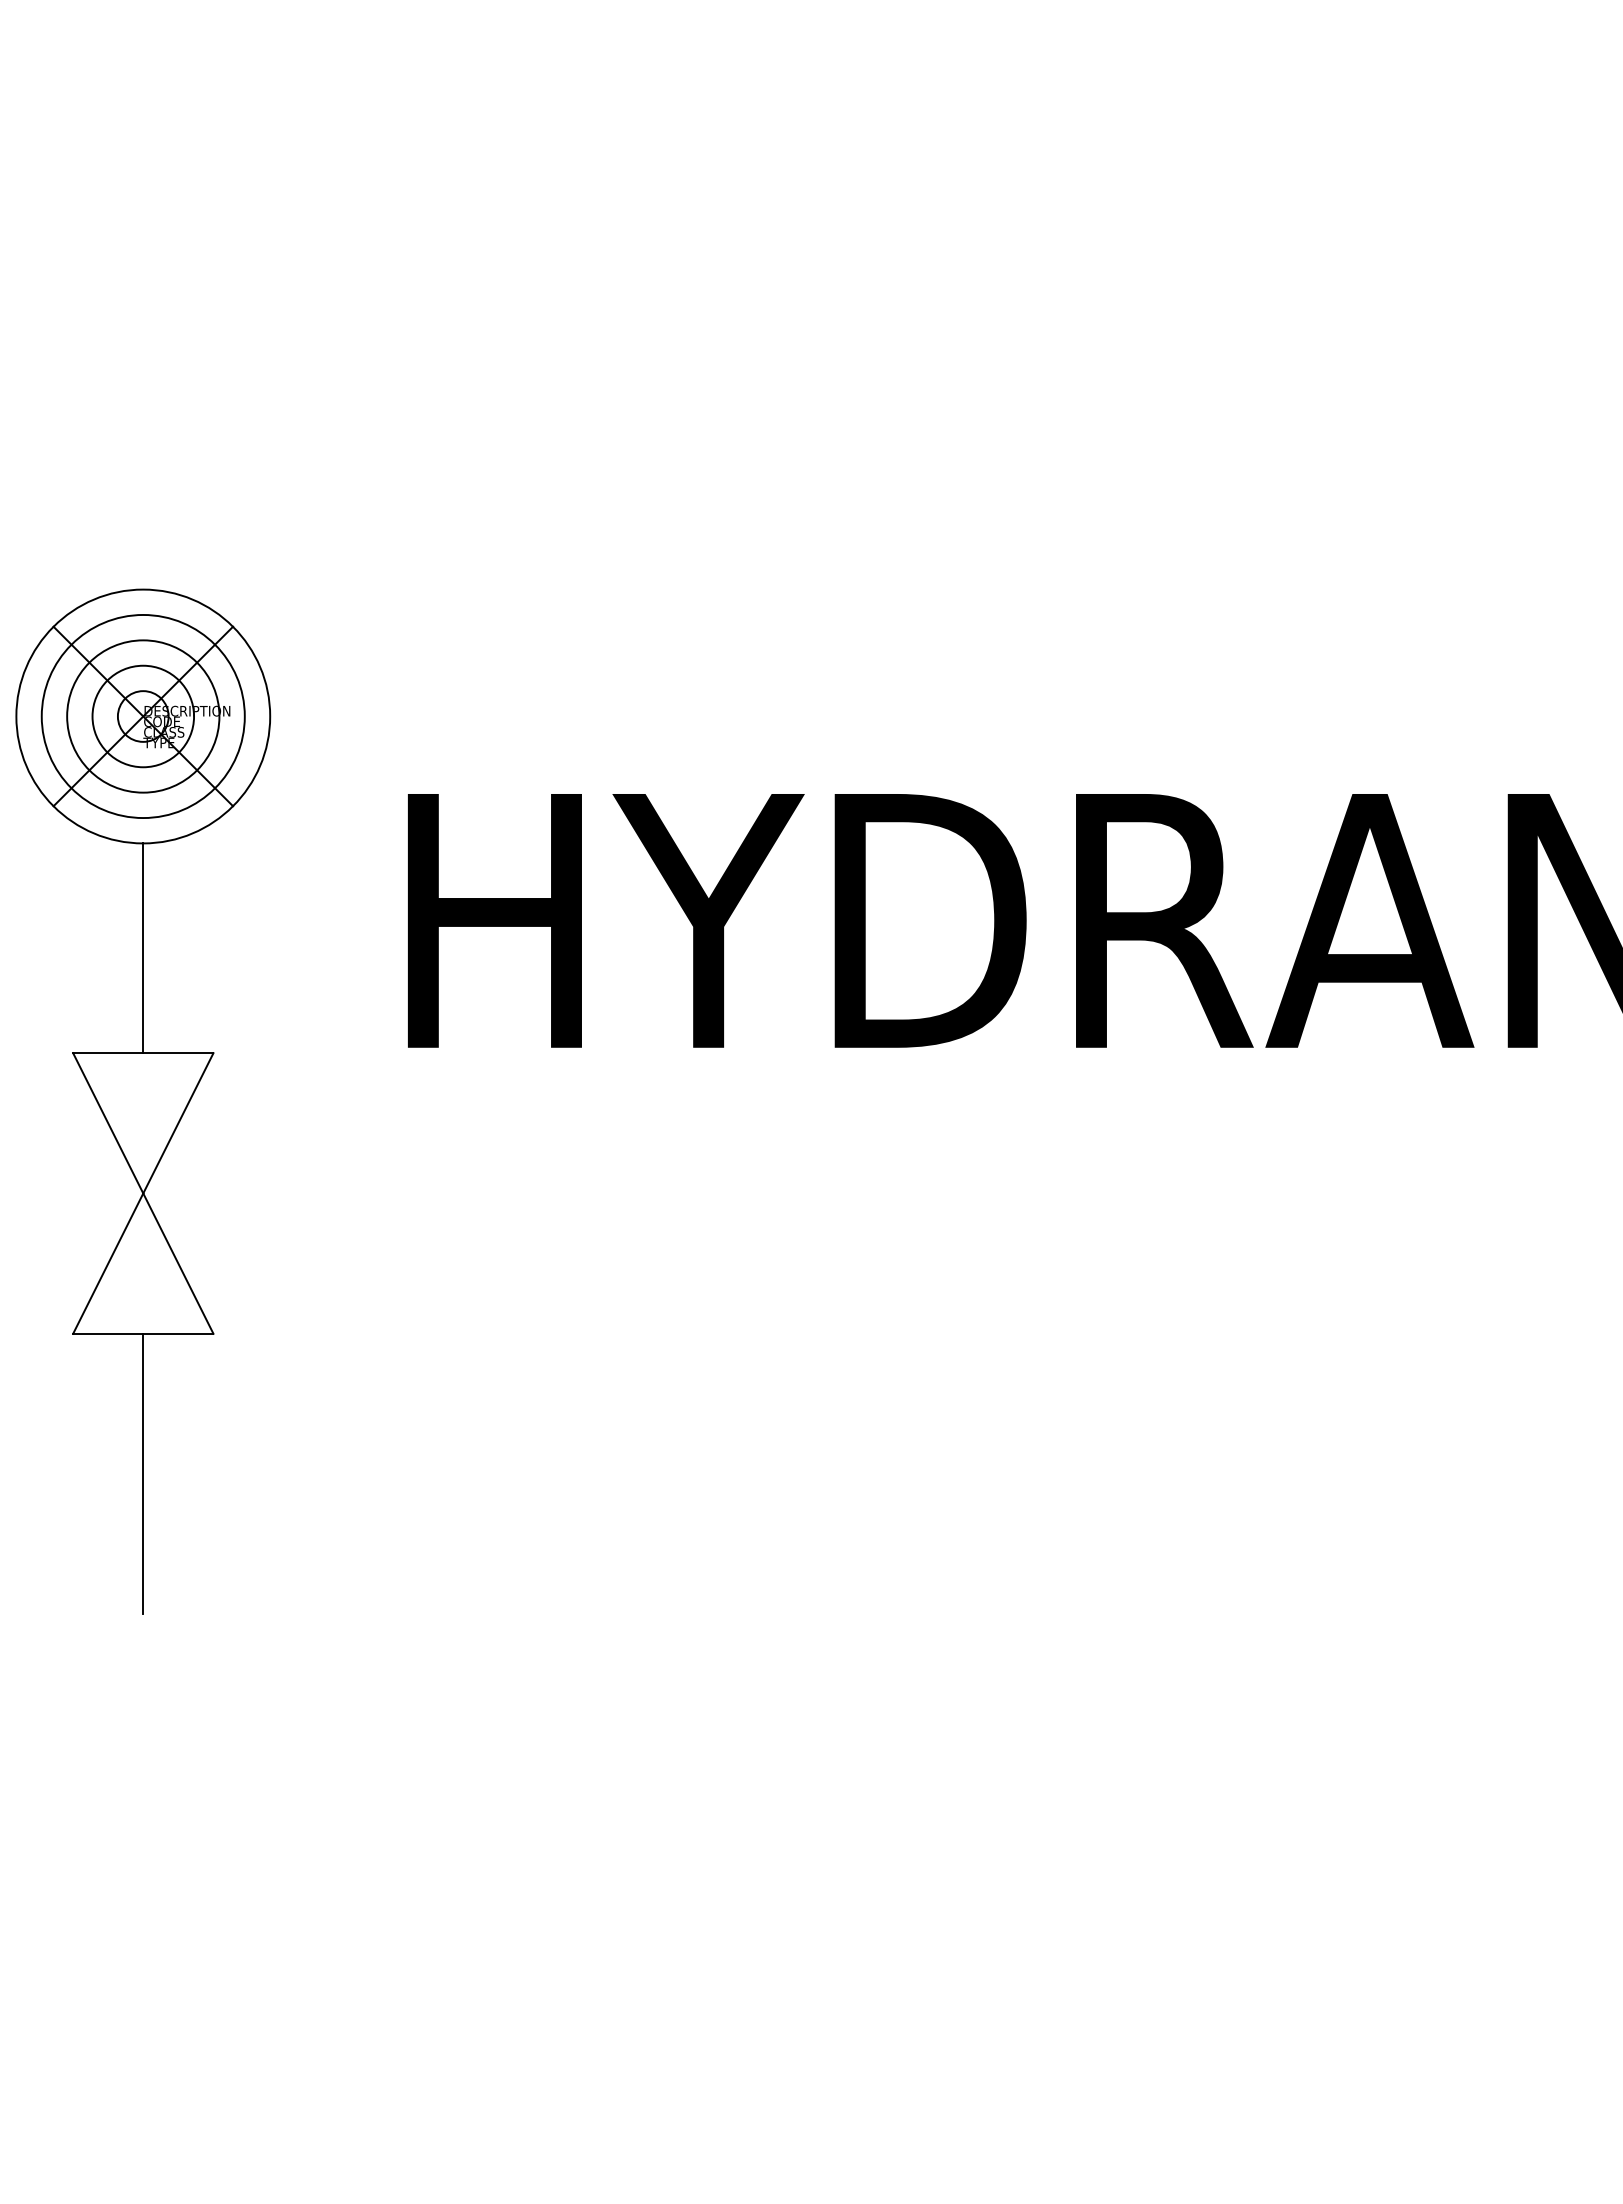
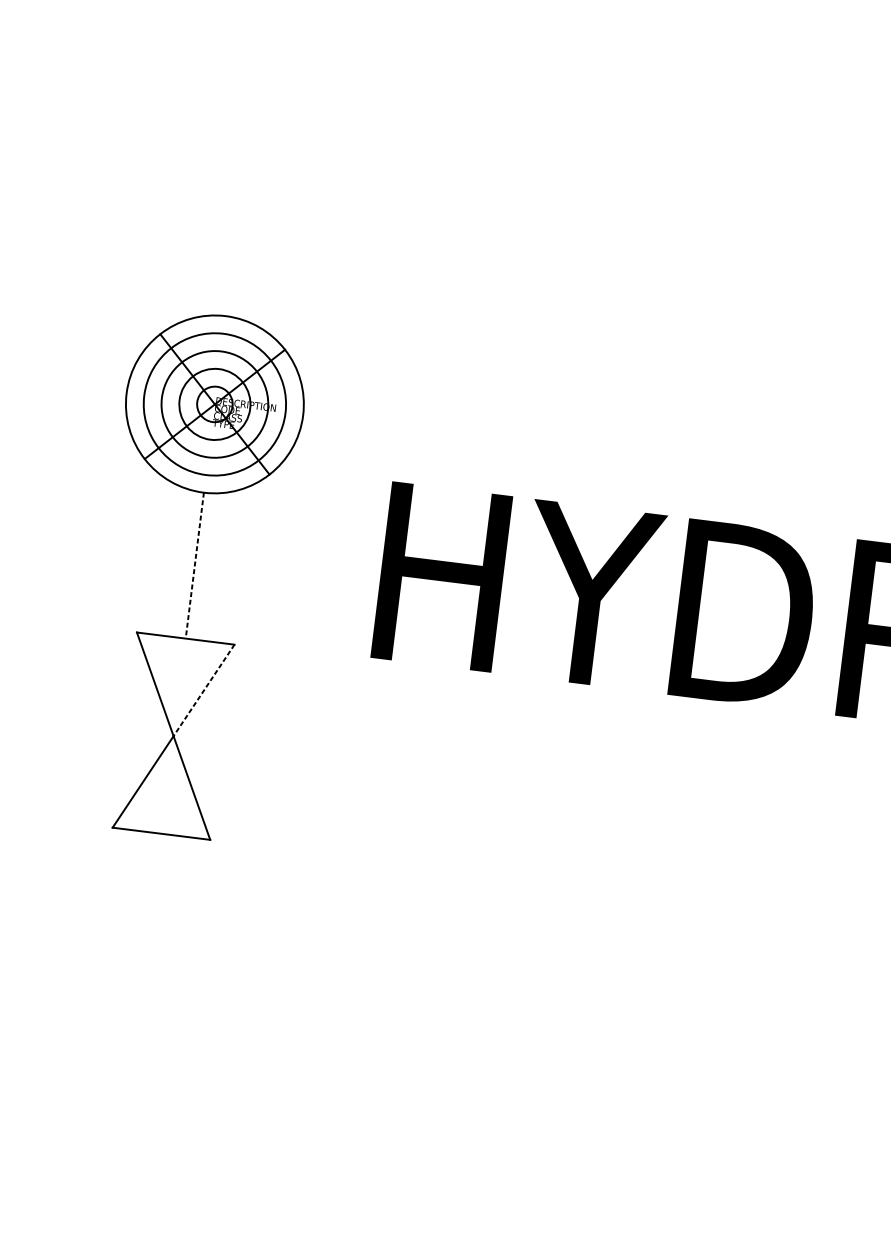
line: (143, 948) -> (194, 565), solid -> dashed
line: (178, 1123) -> (204, 690), solid -> dashed
line: (143, 1473) -> (149, 930), removed

